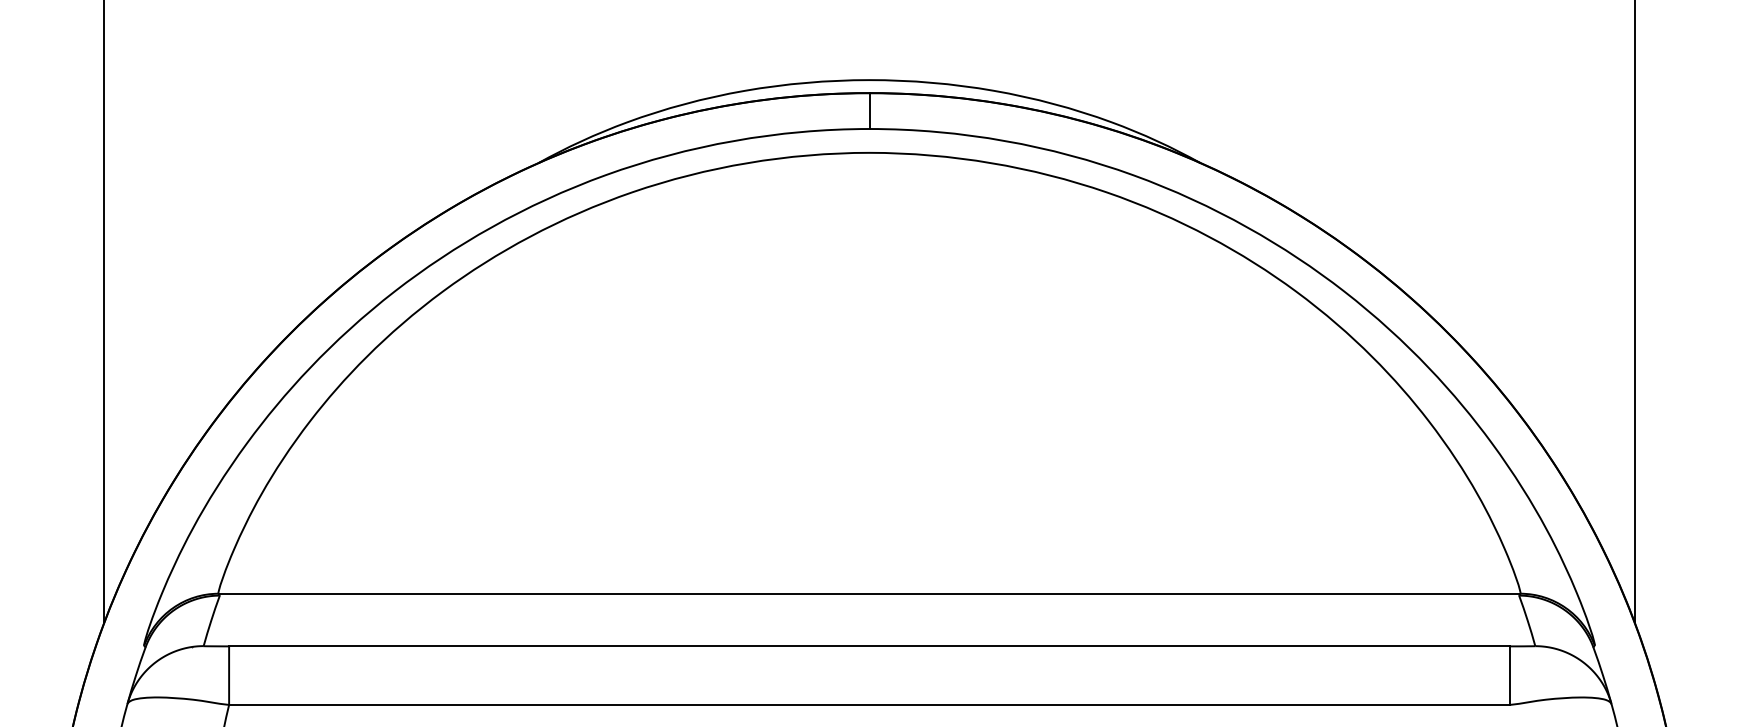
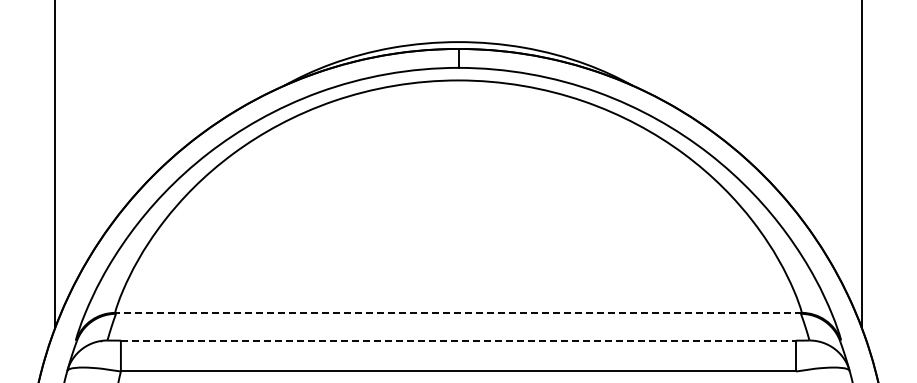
line: (869, 593) -> (458, 312), solid -> dashed
line: (869, 646) -> (458, 340), solid -> dashed

